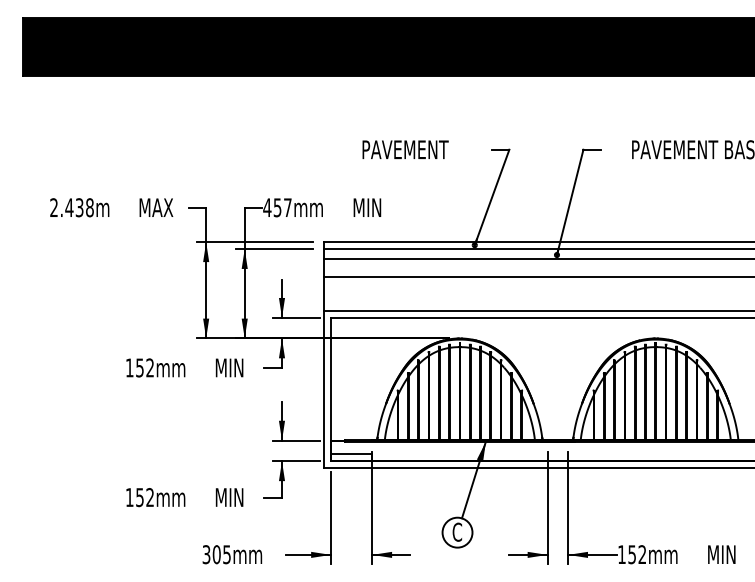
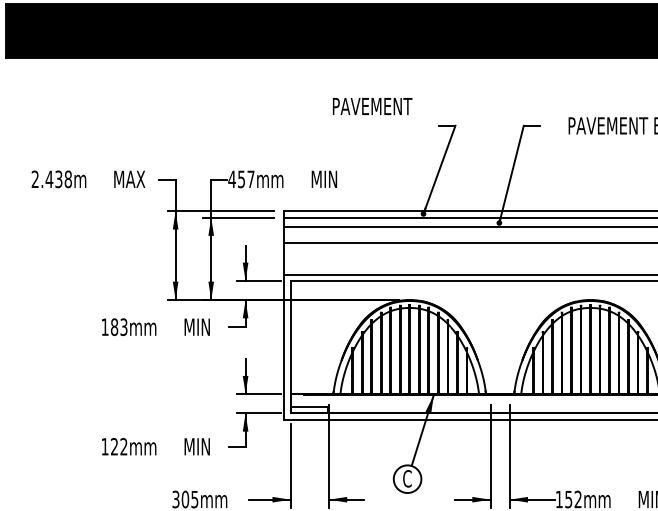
text: (405, 149) -> (372, 106), moved
text: (144, 367) -> (118, 326), 152mm -> 183mm
text: (139, 497) -> (114, 446), 152mm -> 122mm

